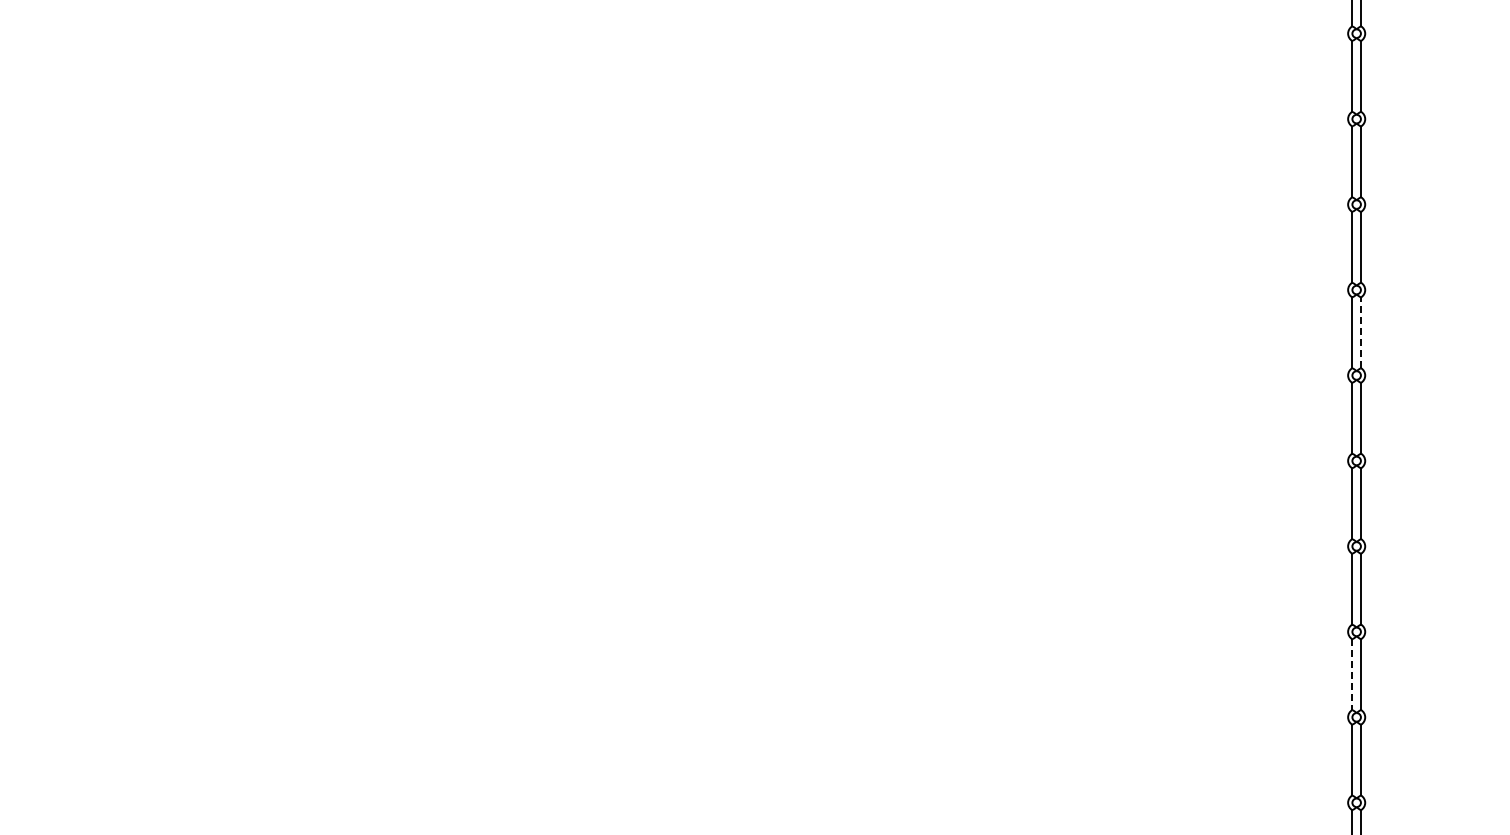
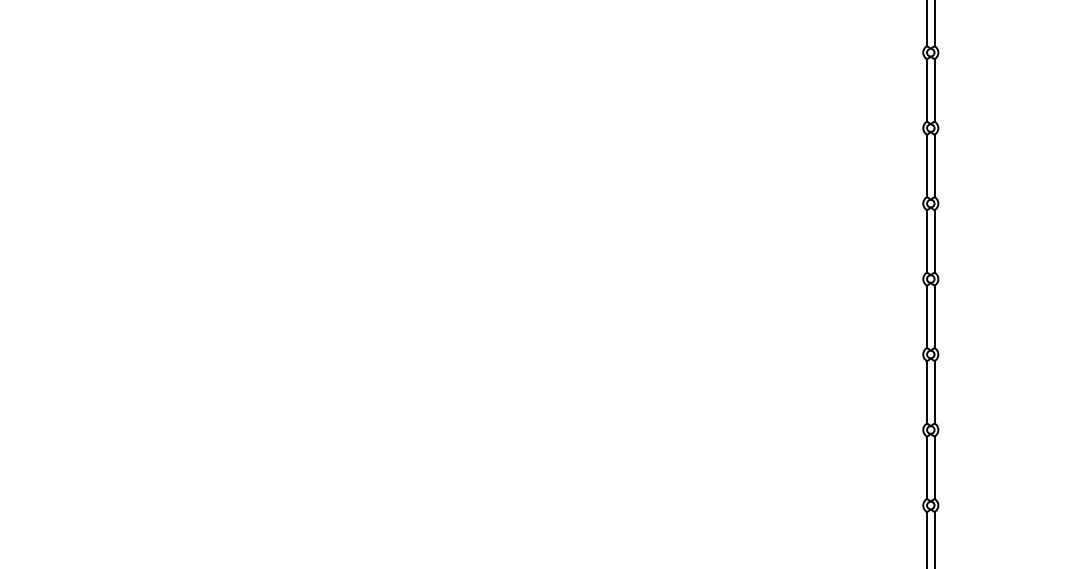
line: (1360, 332) -> (934, 90), dashed -> solid
line: (1352, 675) -> (927, 393), dashed -> solid

